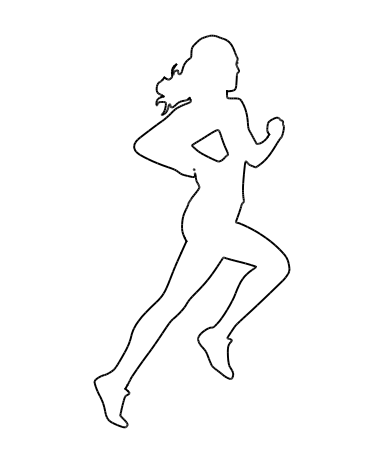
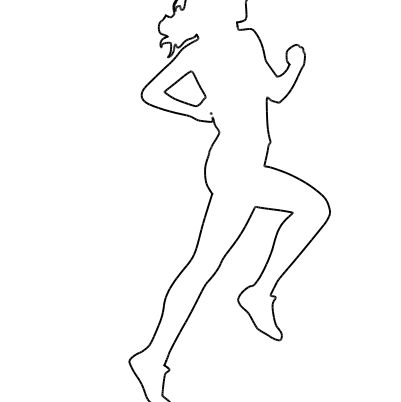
part: (209, 145) -> (183, 89), moved

